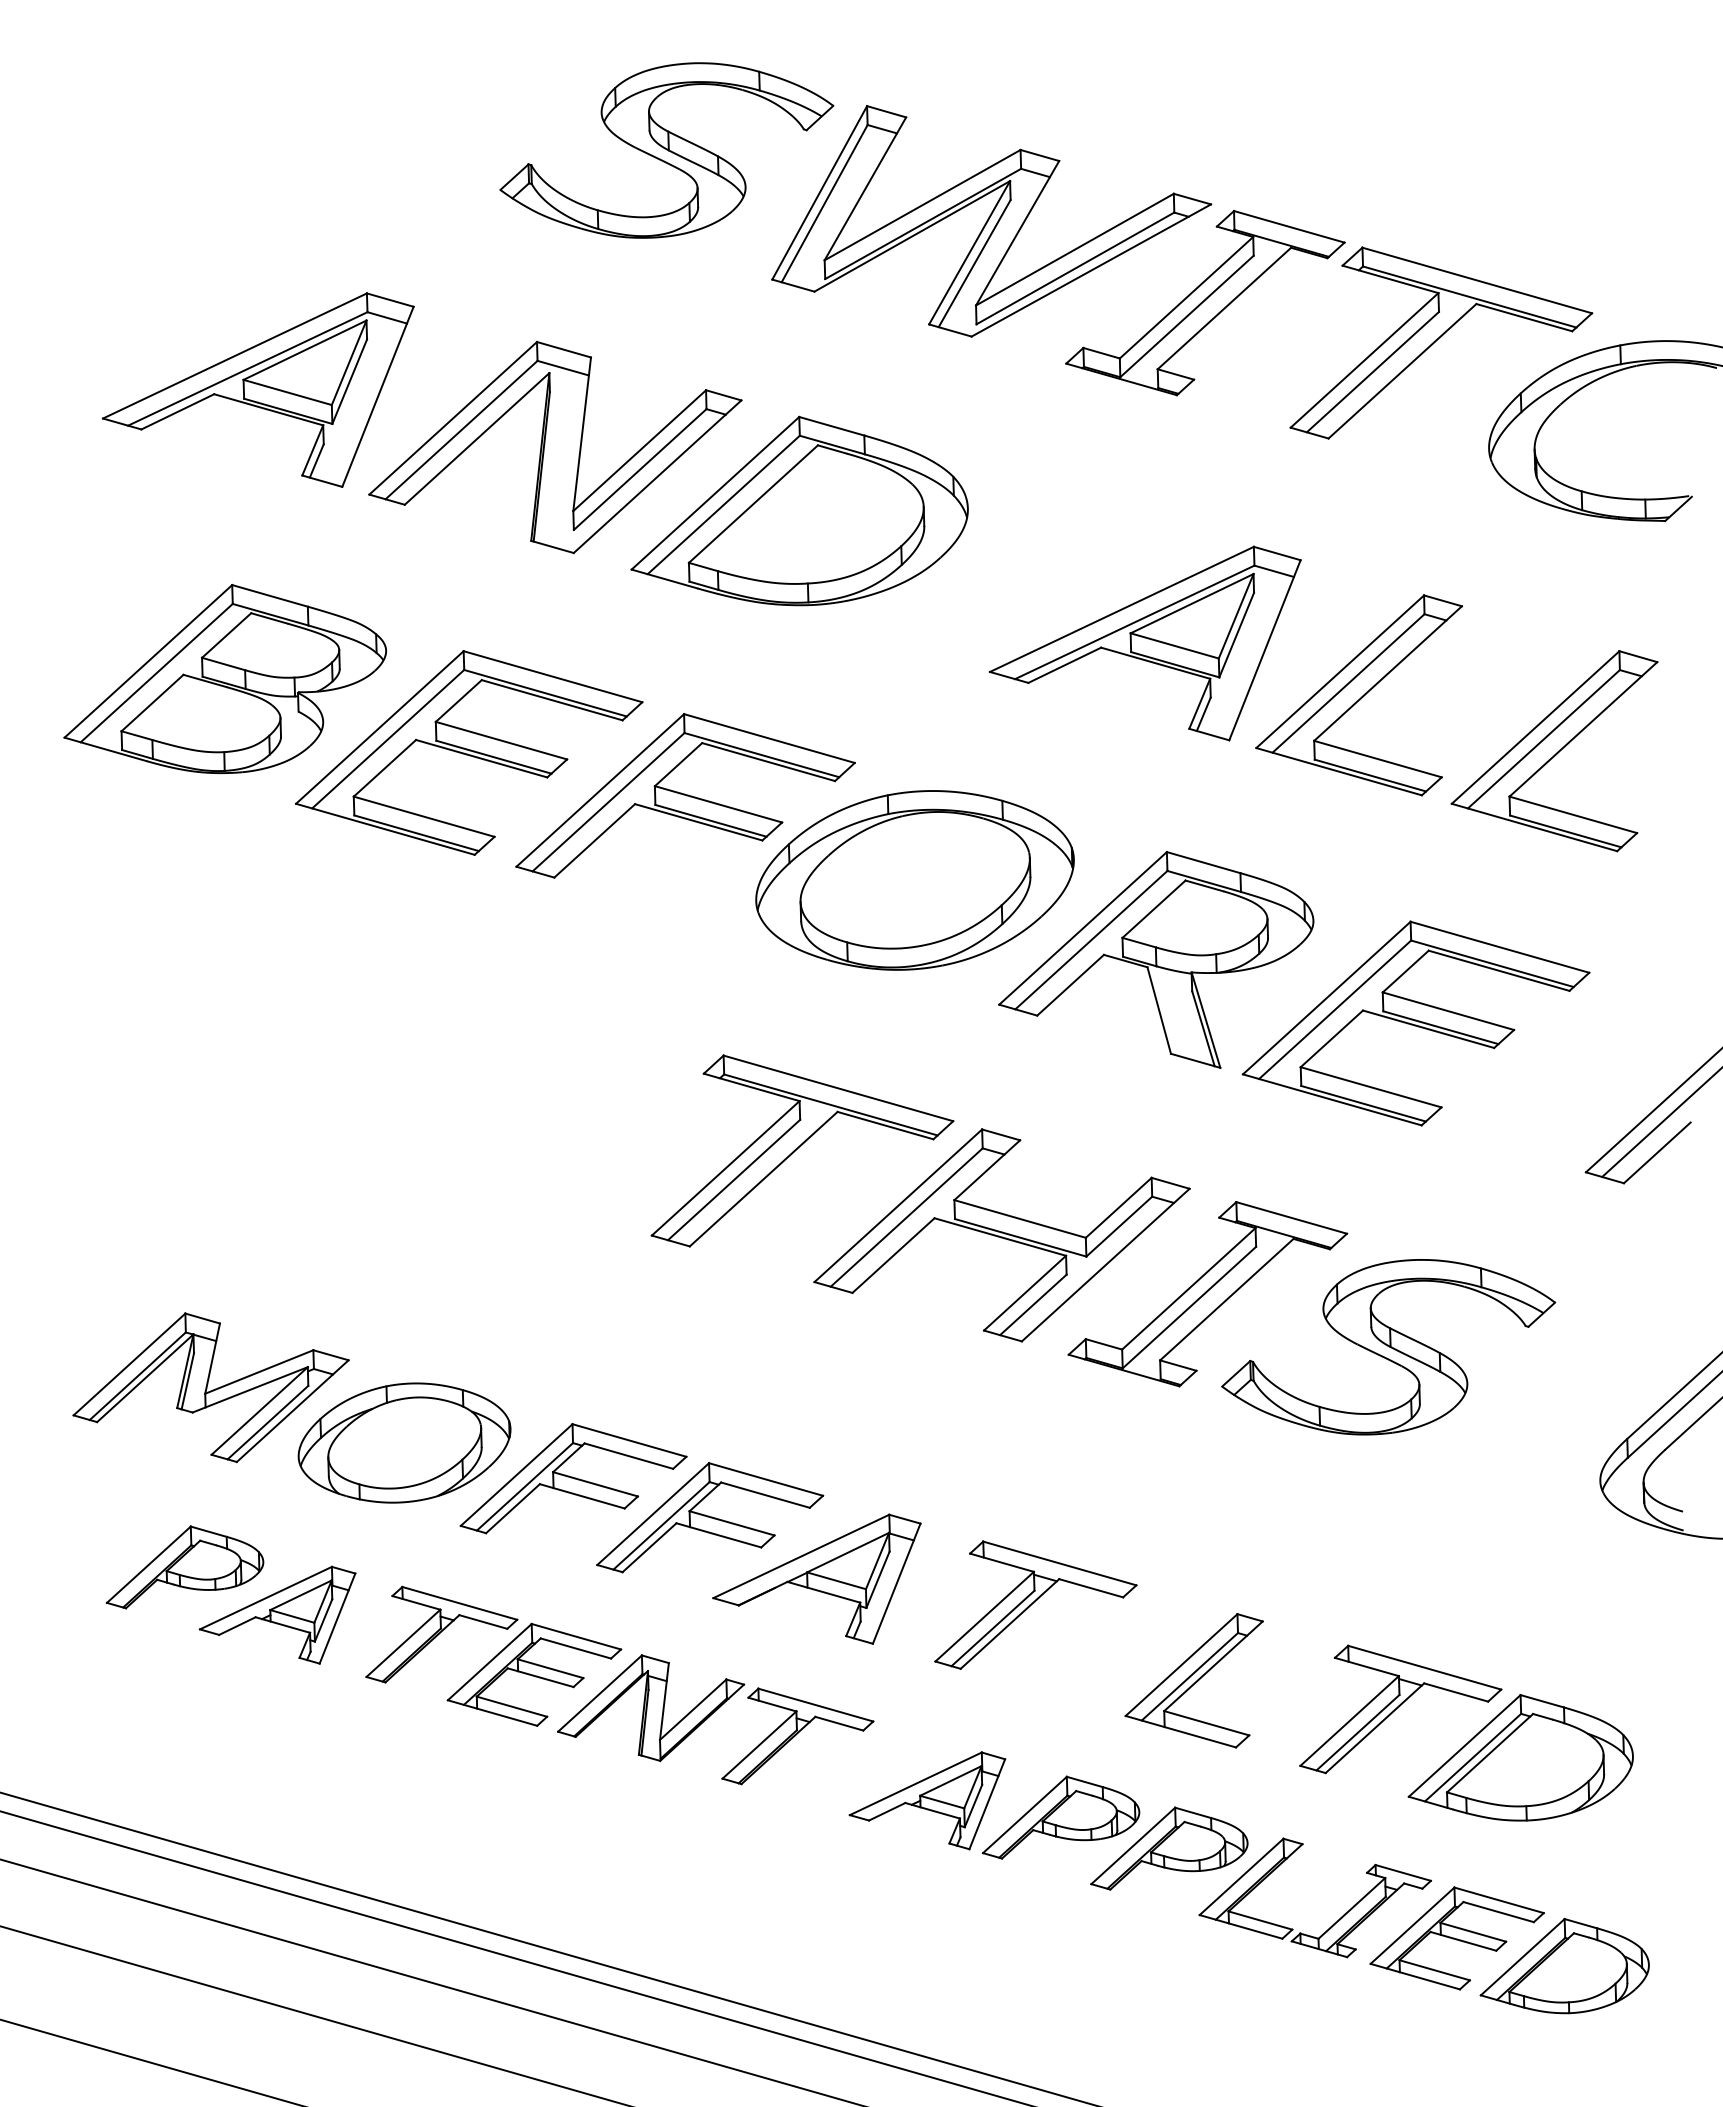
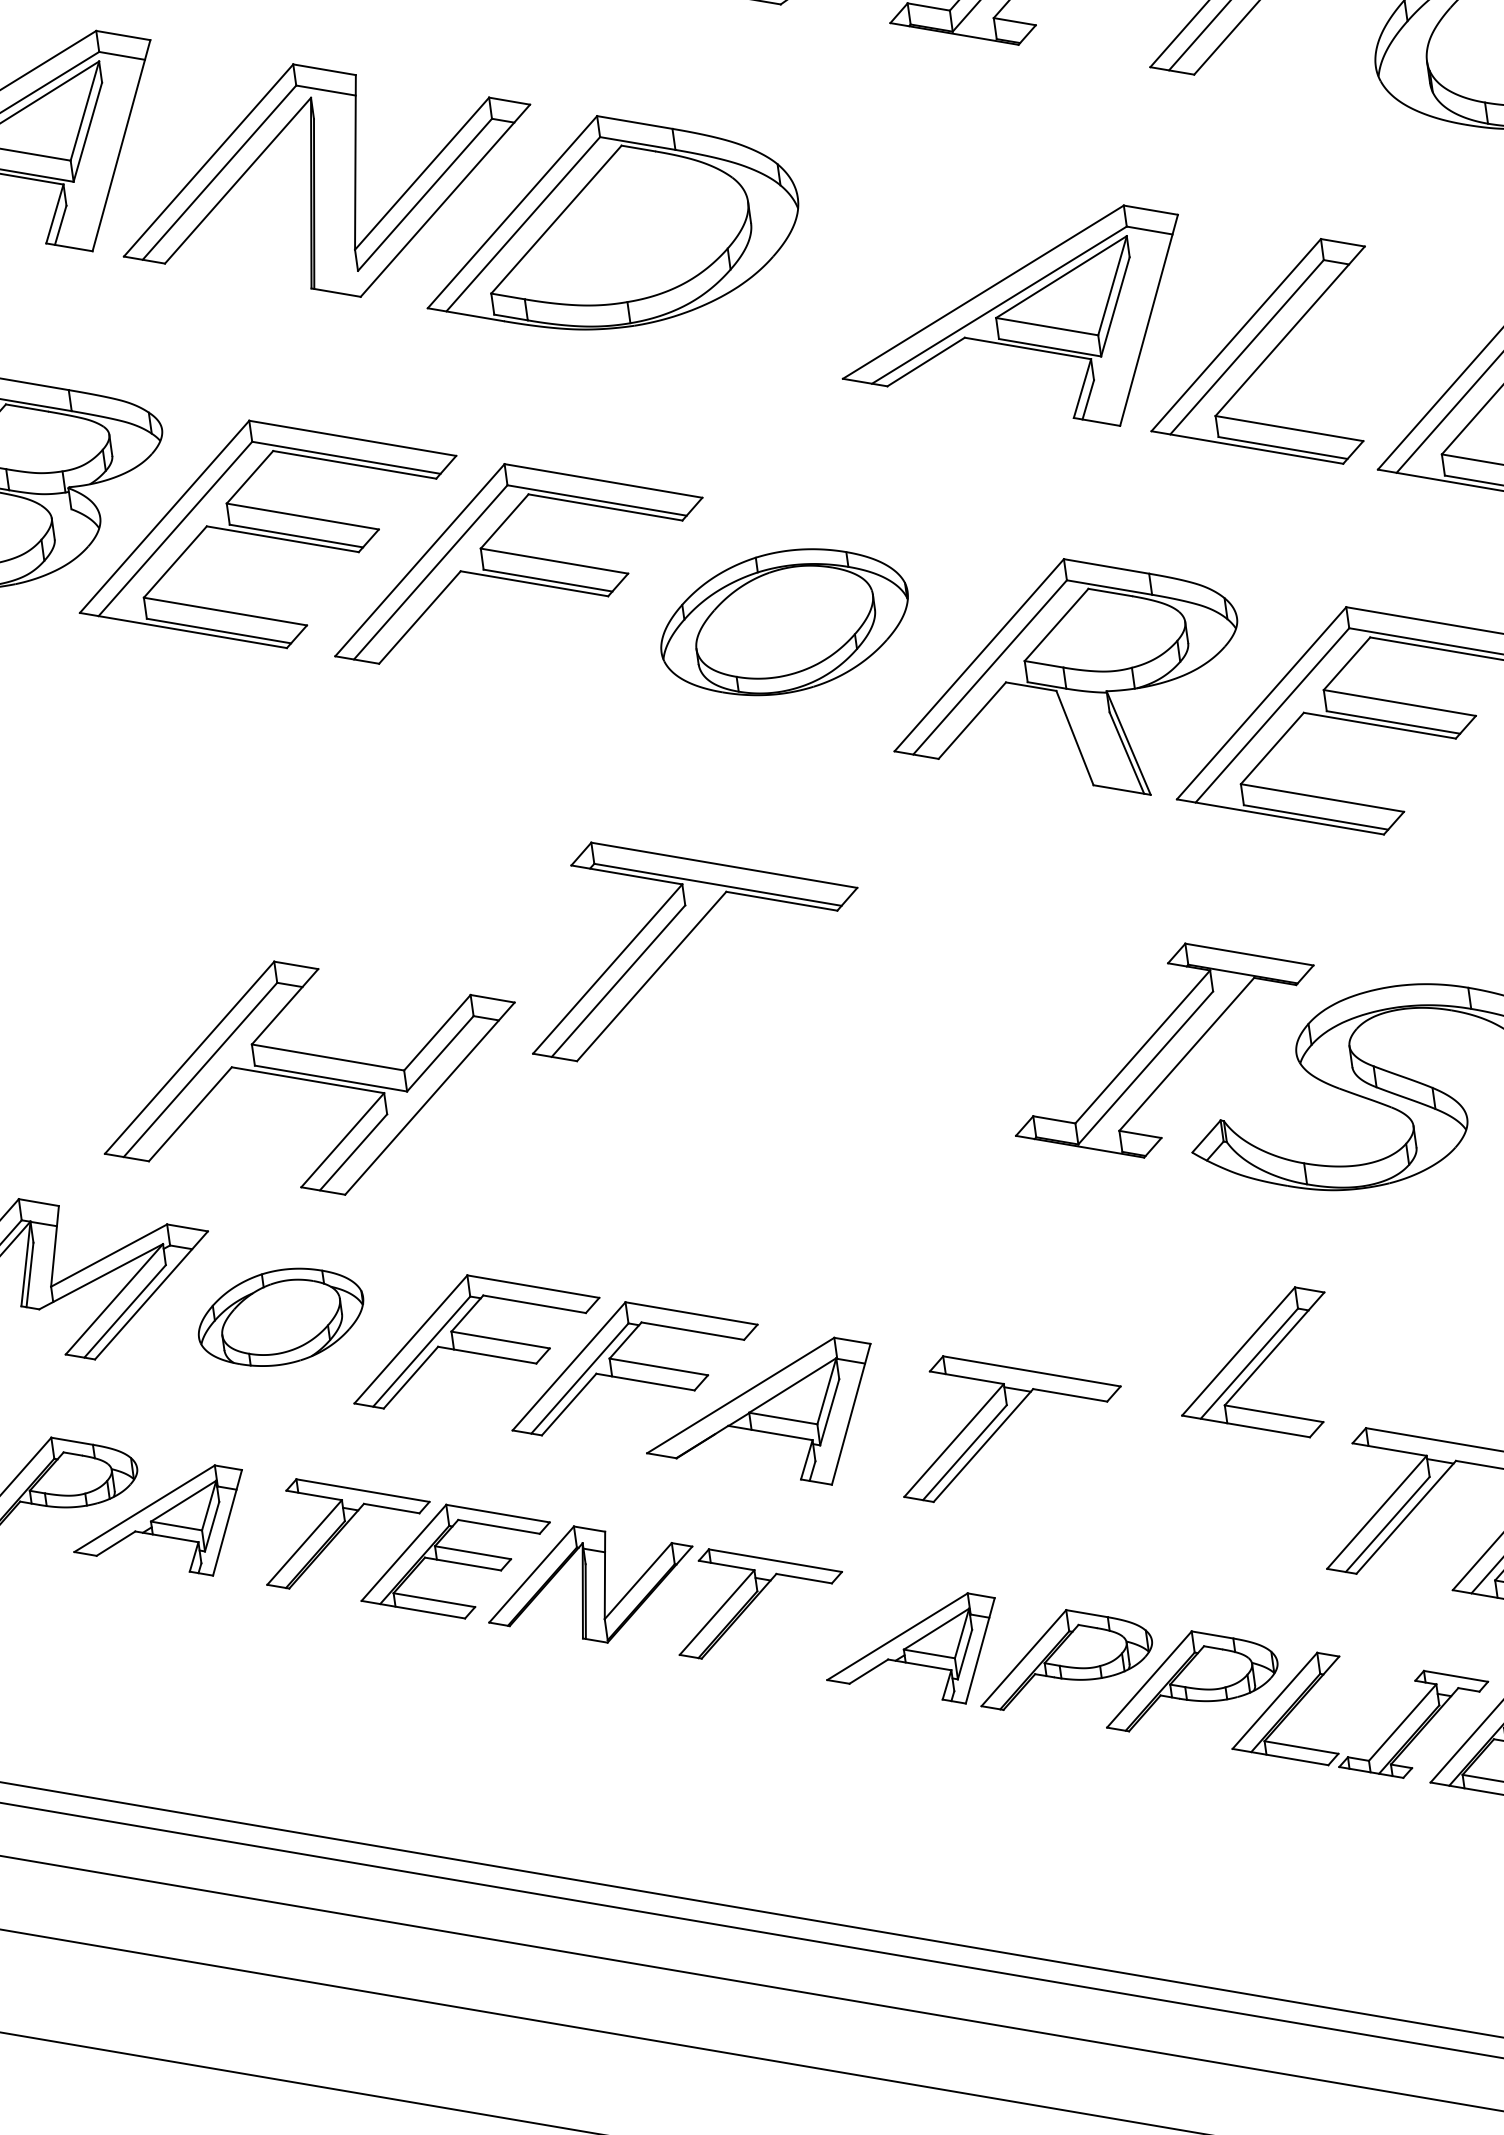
part: (914, 880) -> (784, 622), size x0.7
part: (1001, 1235) -> (309, 1078), moved
part: (404, 1442) -> (280, 1316), size x0.7
part: (1193, 1680) -> (1253, 1367), moved

